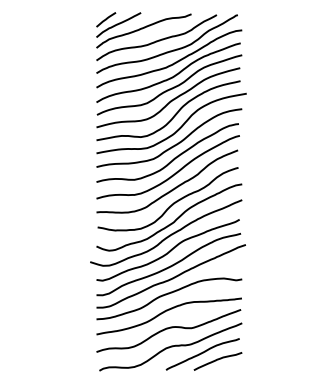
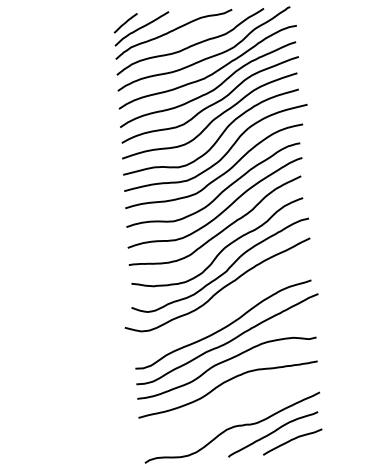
curve: (168, 251) -> (222, 308), removed
curve: (168, 329) -> (228, 405), removed

